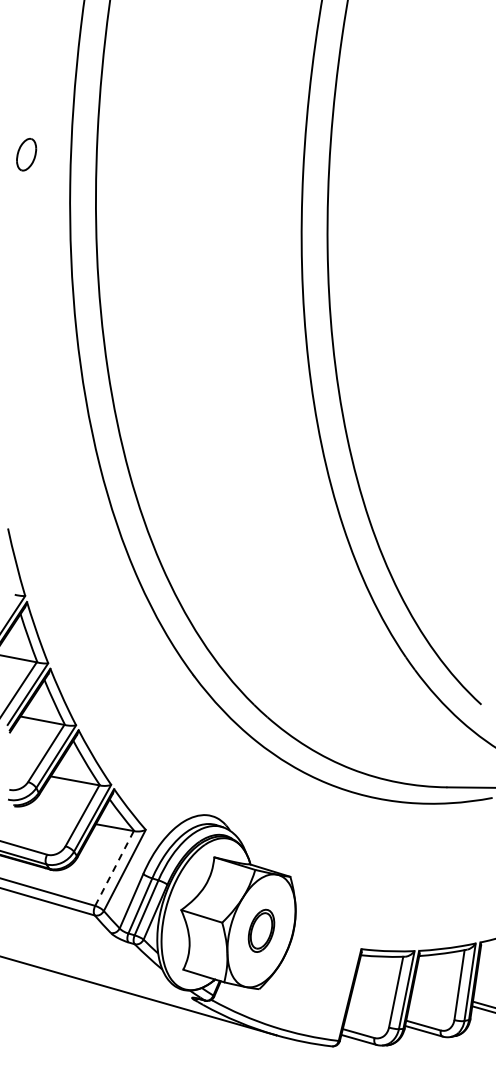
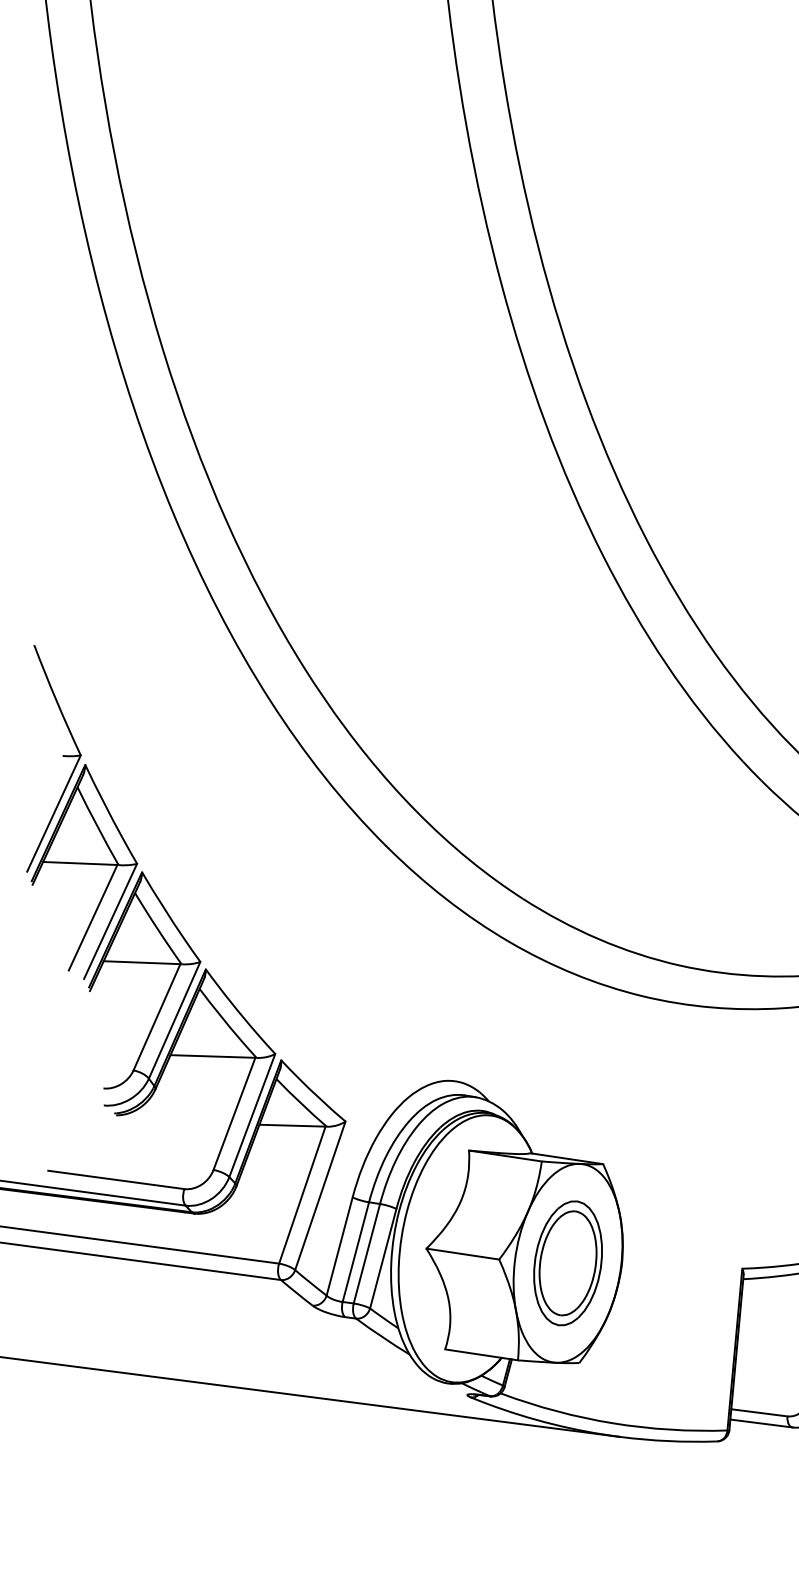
line: (114, 868) -> (302, 1195), dashed -> solid
part: (261, 930) -> (567, 1262), size x1.67

